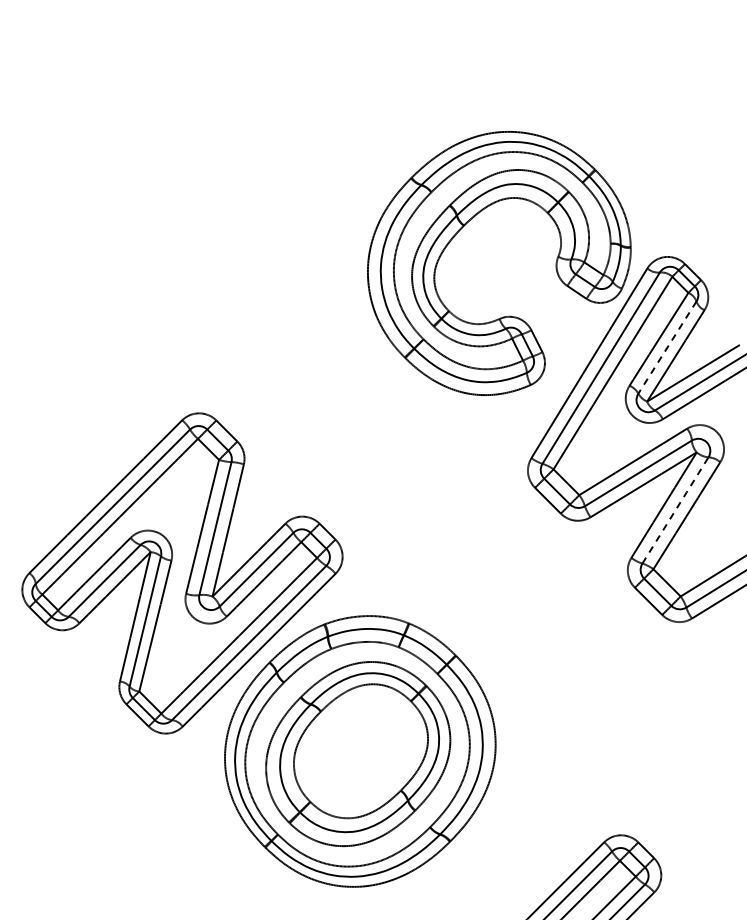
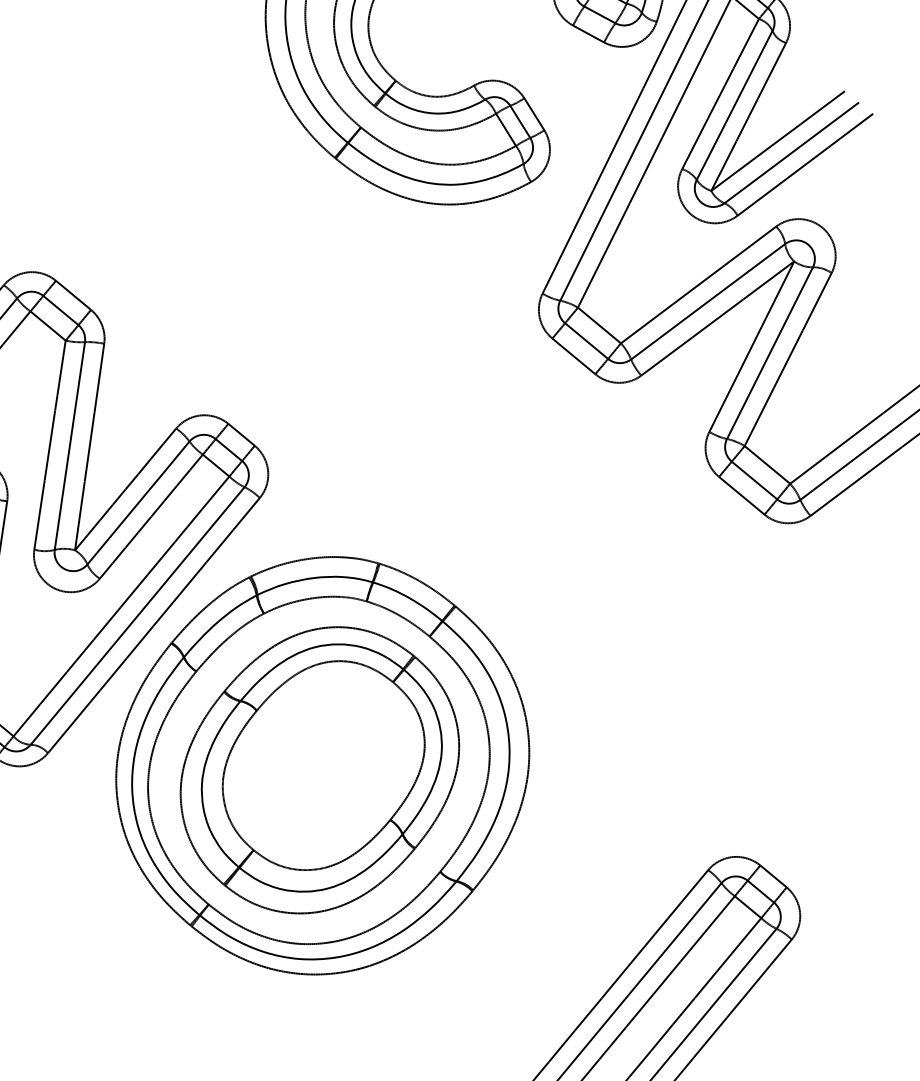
line: (667, 347) -> (734, 105), dashed -> solid
line: (675, 510) -> (770, 353), dashed -> solid

